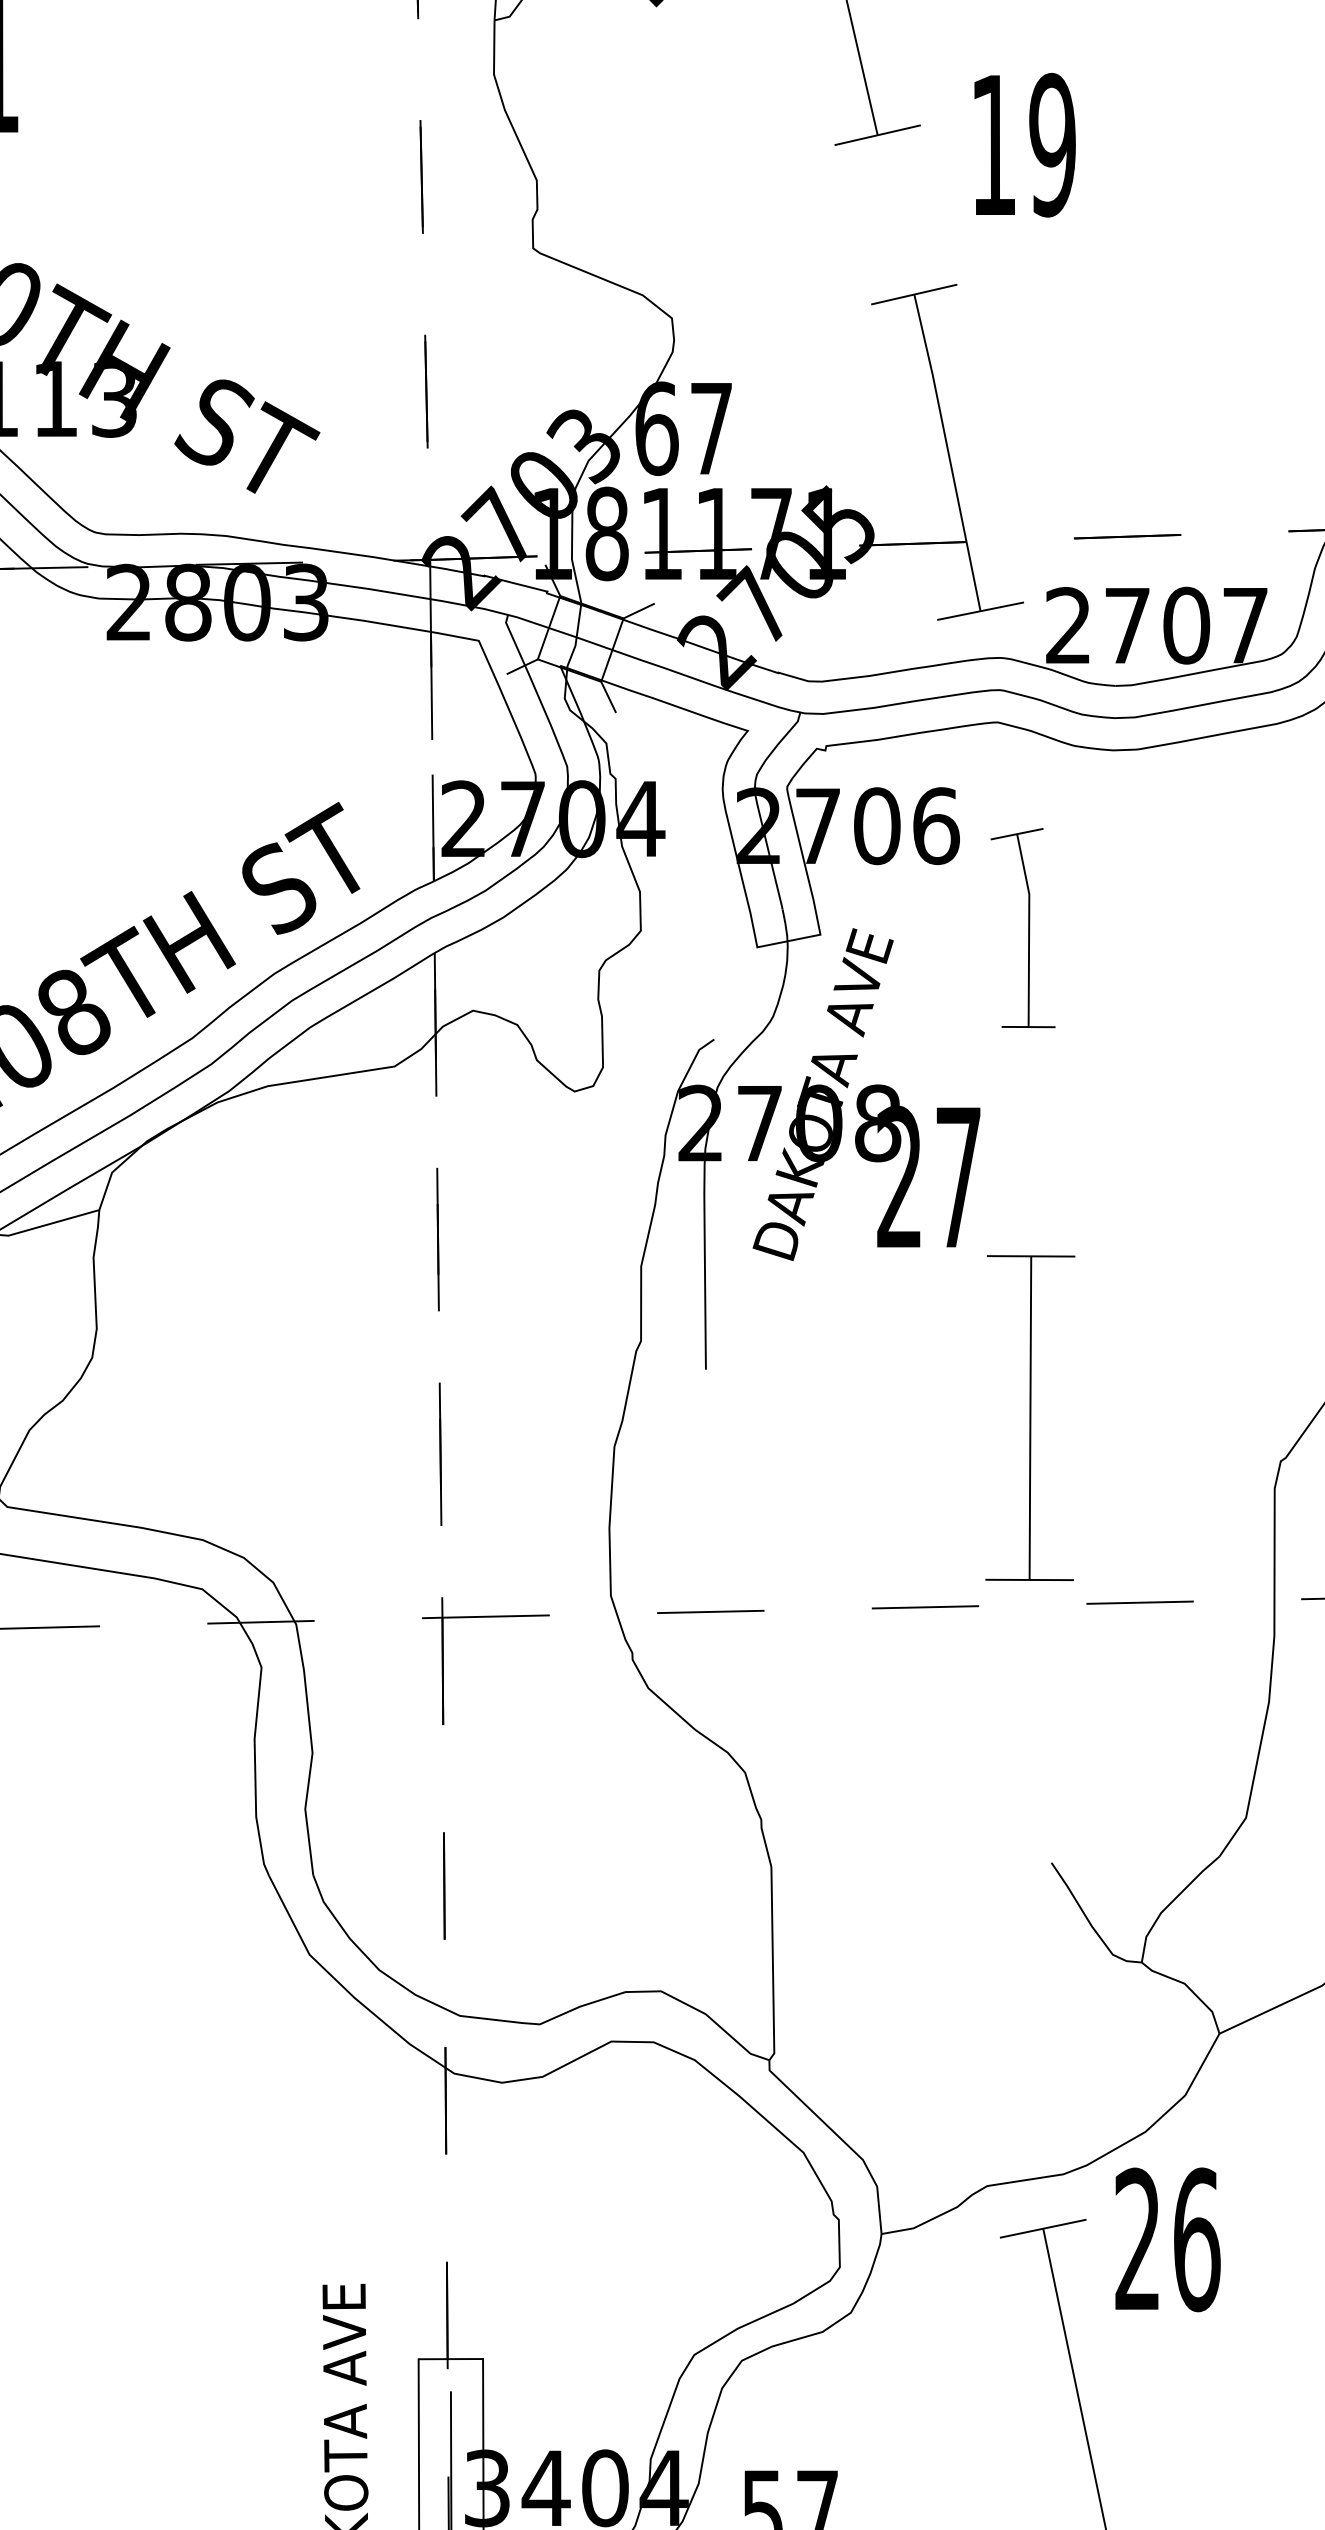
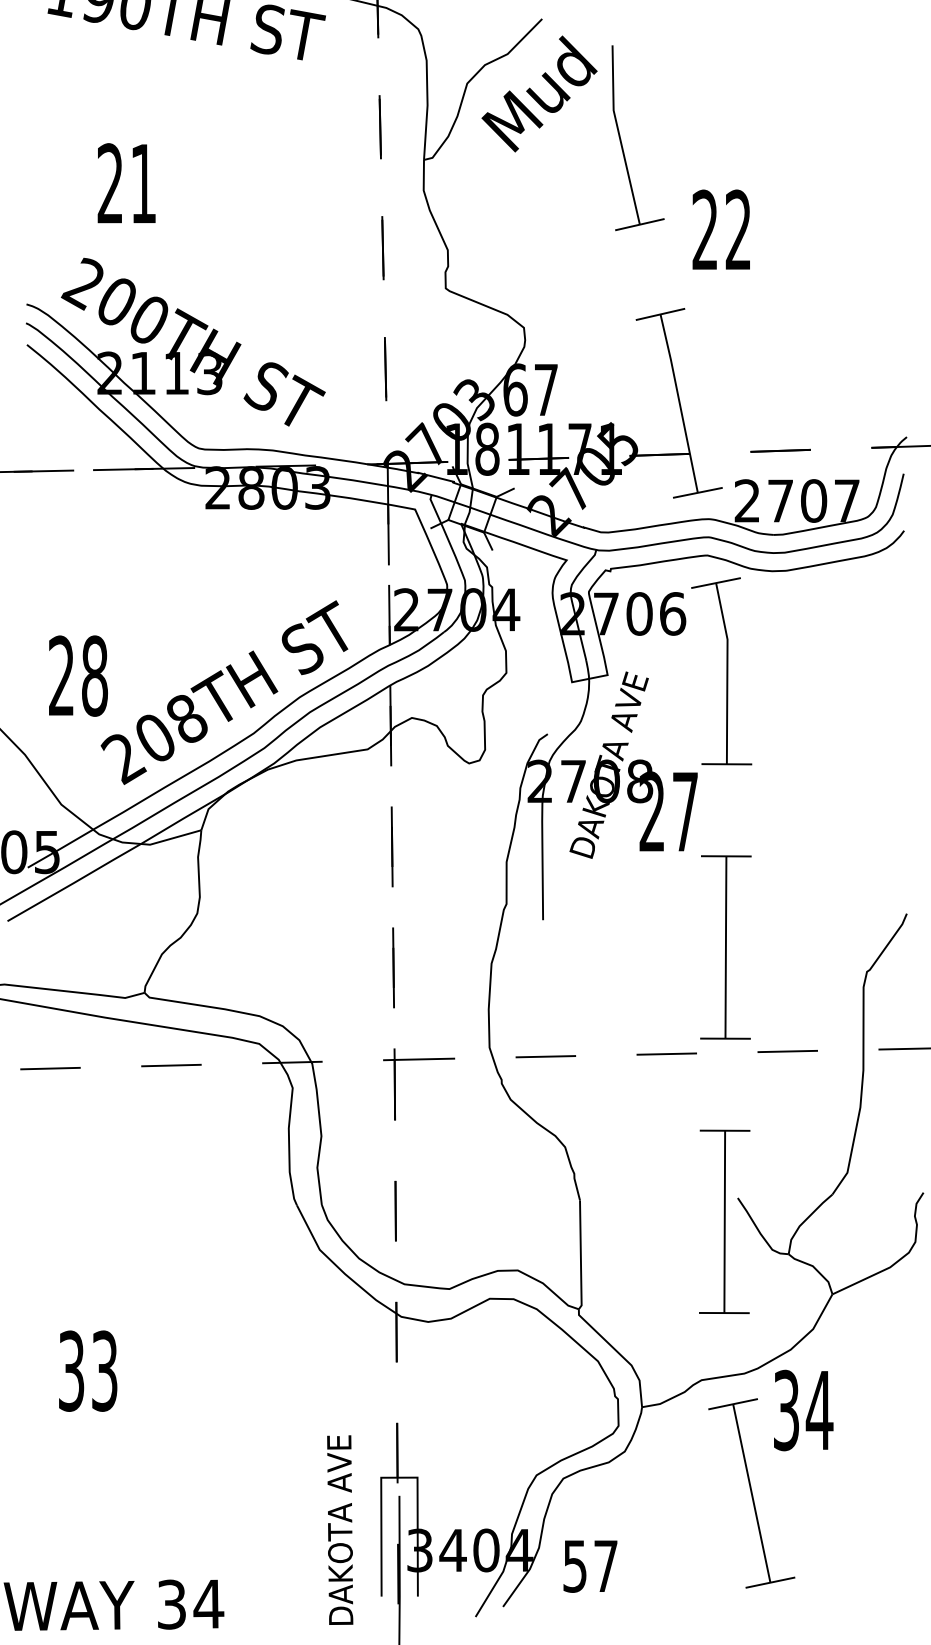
text: (1022, 143) -> (721, 229), 19 -> 22
part: (1022, 928) -> (721, 671), size x1.67
part: (1027, 1904) -> (724, 1221), added
text: (1168, 2239) -> (803, 1410), 26 -> 34

